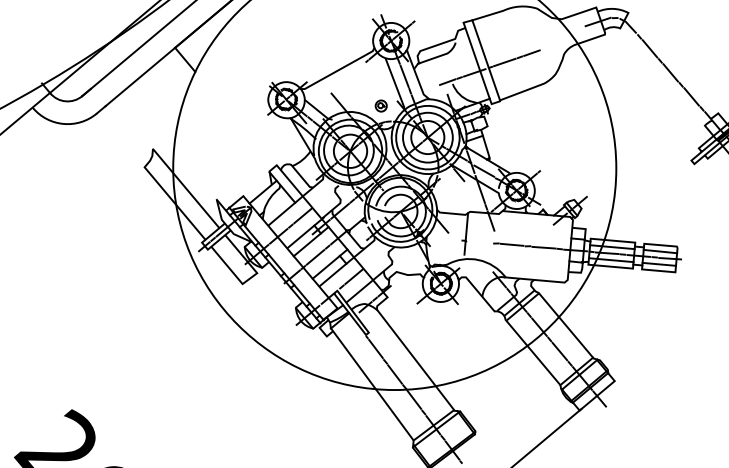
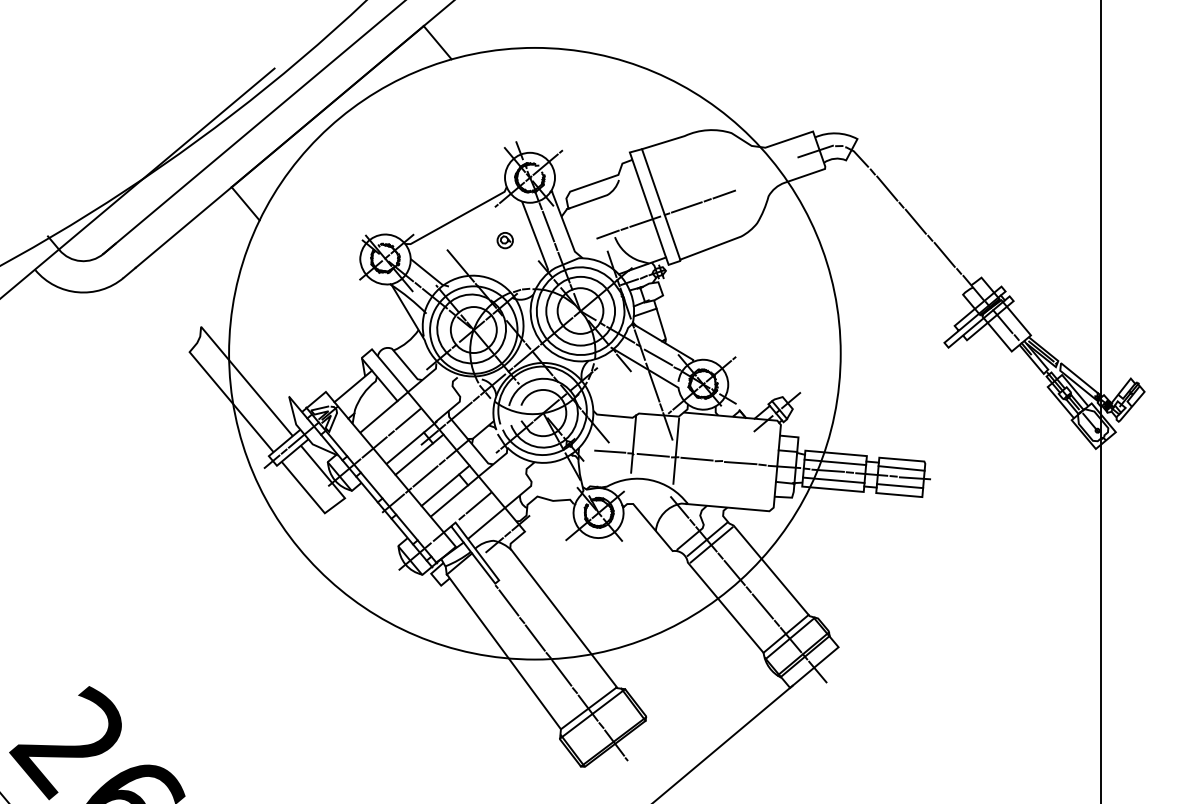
part: (380, 106) -> (504, 240), moved
line: (497, 238) -> (676, 450), added
line: (449, 239) -> (610, 451), added
line: (479, 241) -> (652, 454), added

